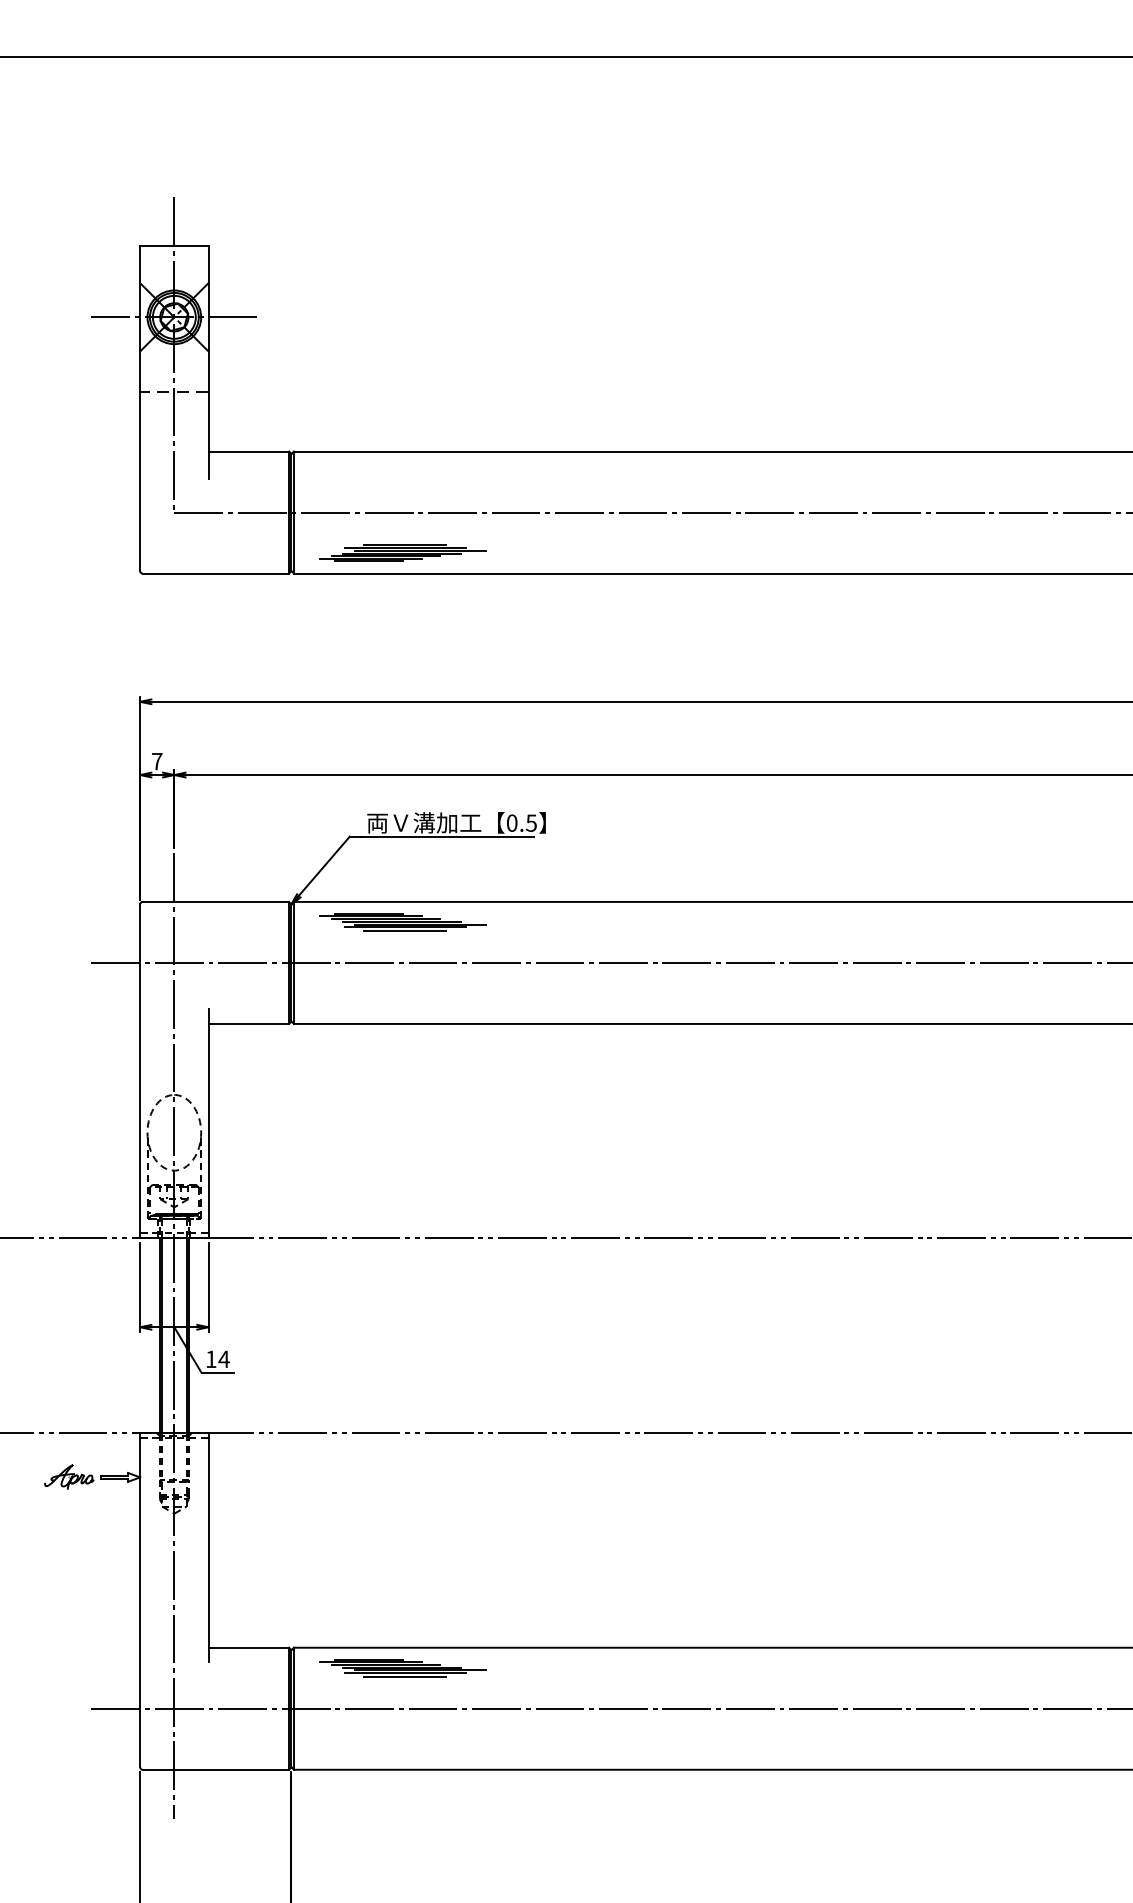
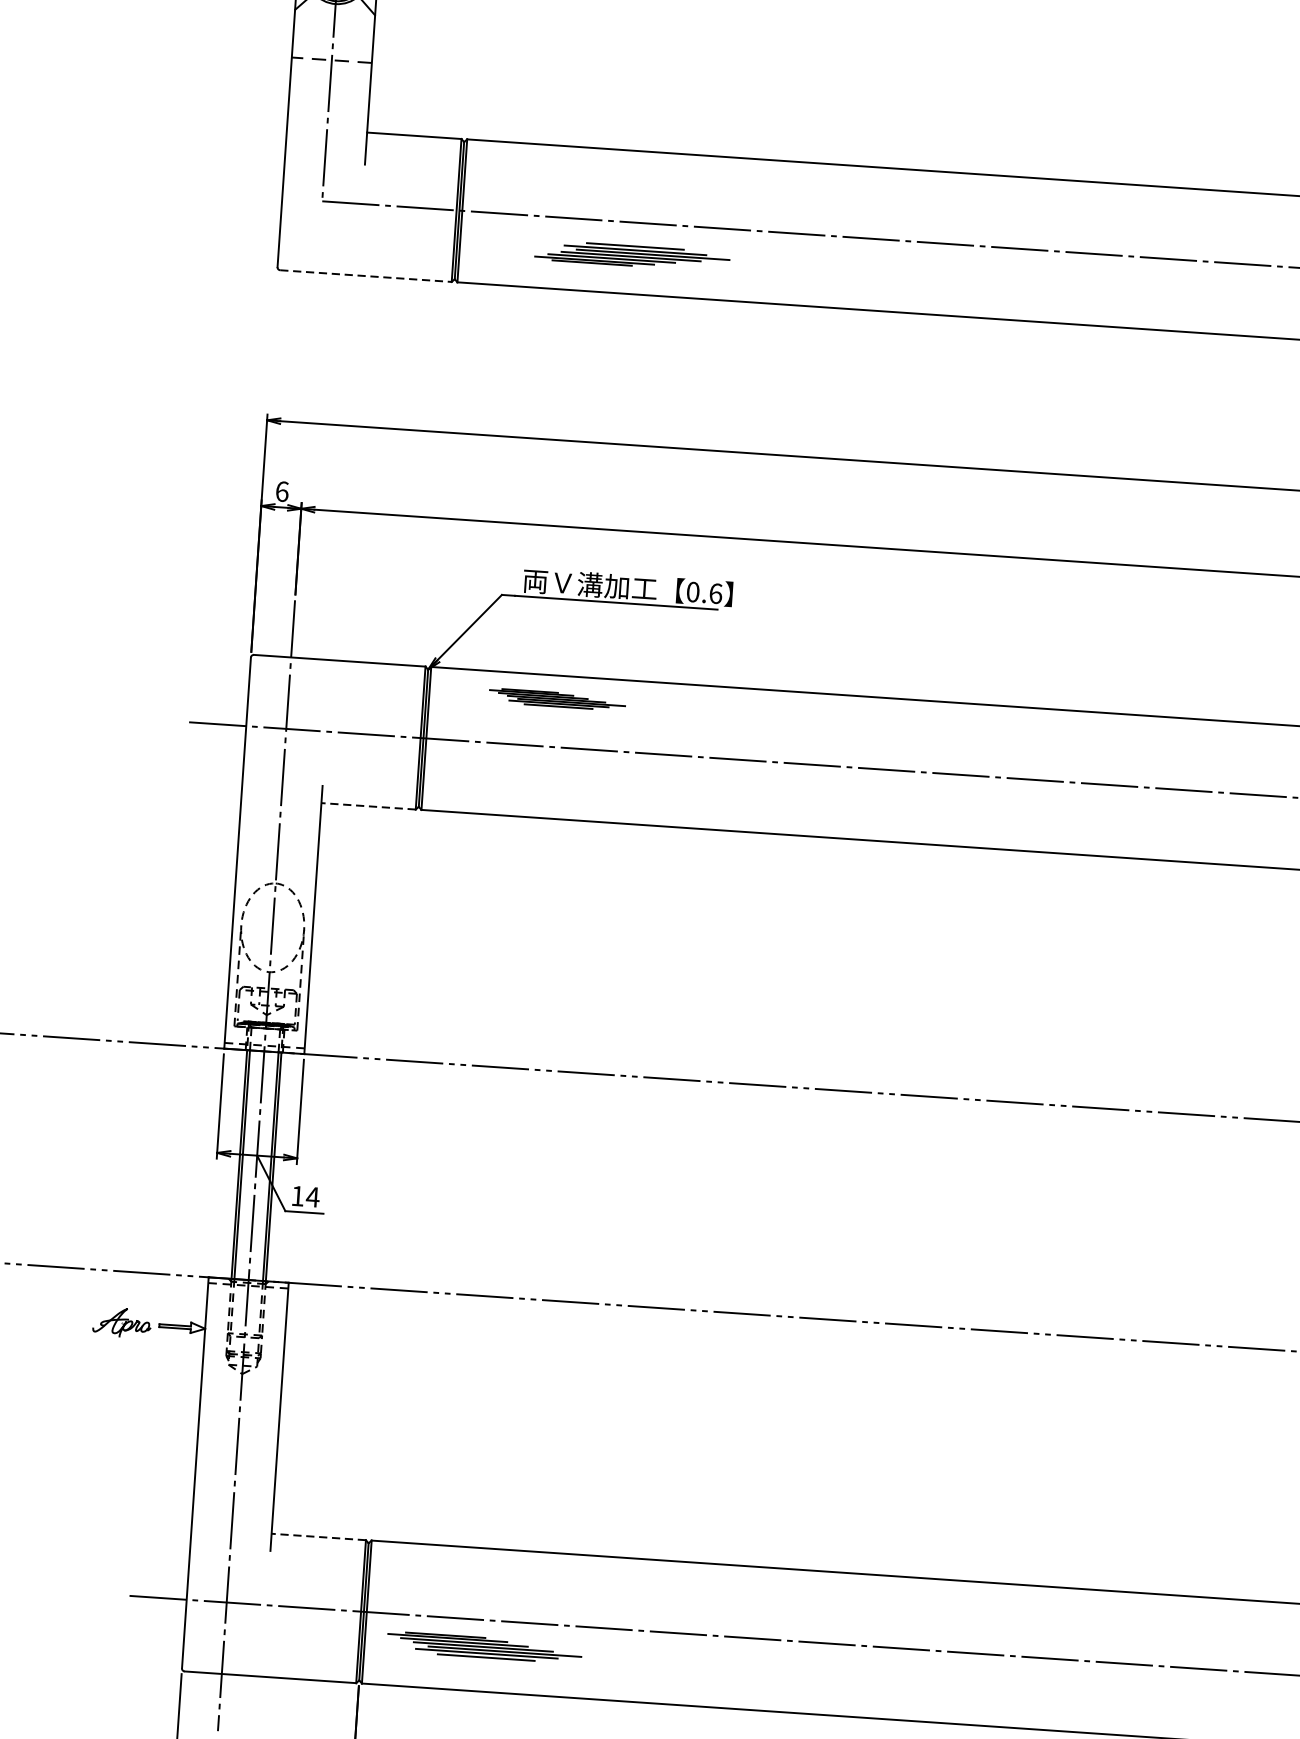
part: (402, 552) -> (631, 255), moved
line: (216, 573) -> (366, 276), solid -> dashed
text: (157, 761) -> (282, 491), 7 -> 6
text: (531, 822) -> (715, 592), 0.5 -> 0.6
part: (402, 922) -> (556, 699), size x0.7
line: (248, 1023) -> (368, 805), solid -> dashed
line: (248, 1647) -> (318, 1536), solid -> dashed
part: (402, 1668) -> (483, 1647), moved

